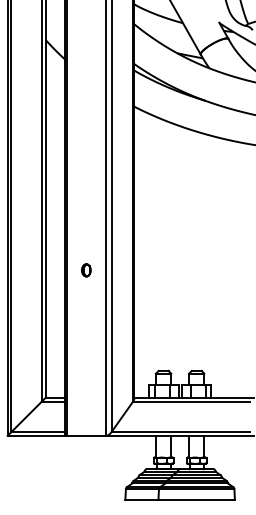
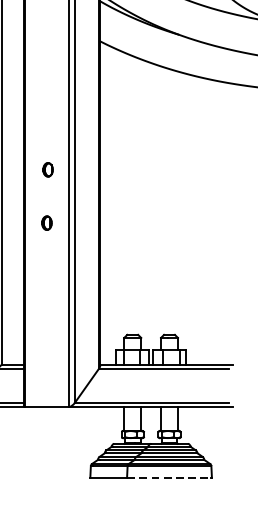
part: (87, 222) -> (48, 169), added
line: (196, 499) -> (169, 477), solid -> dashed

